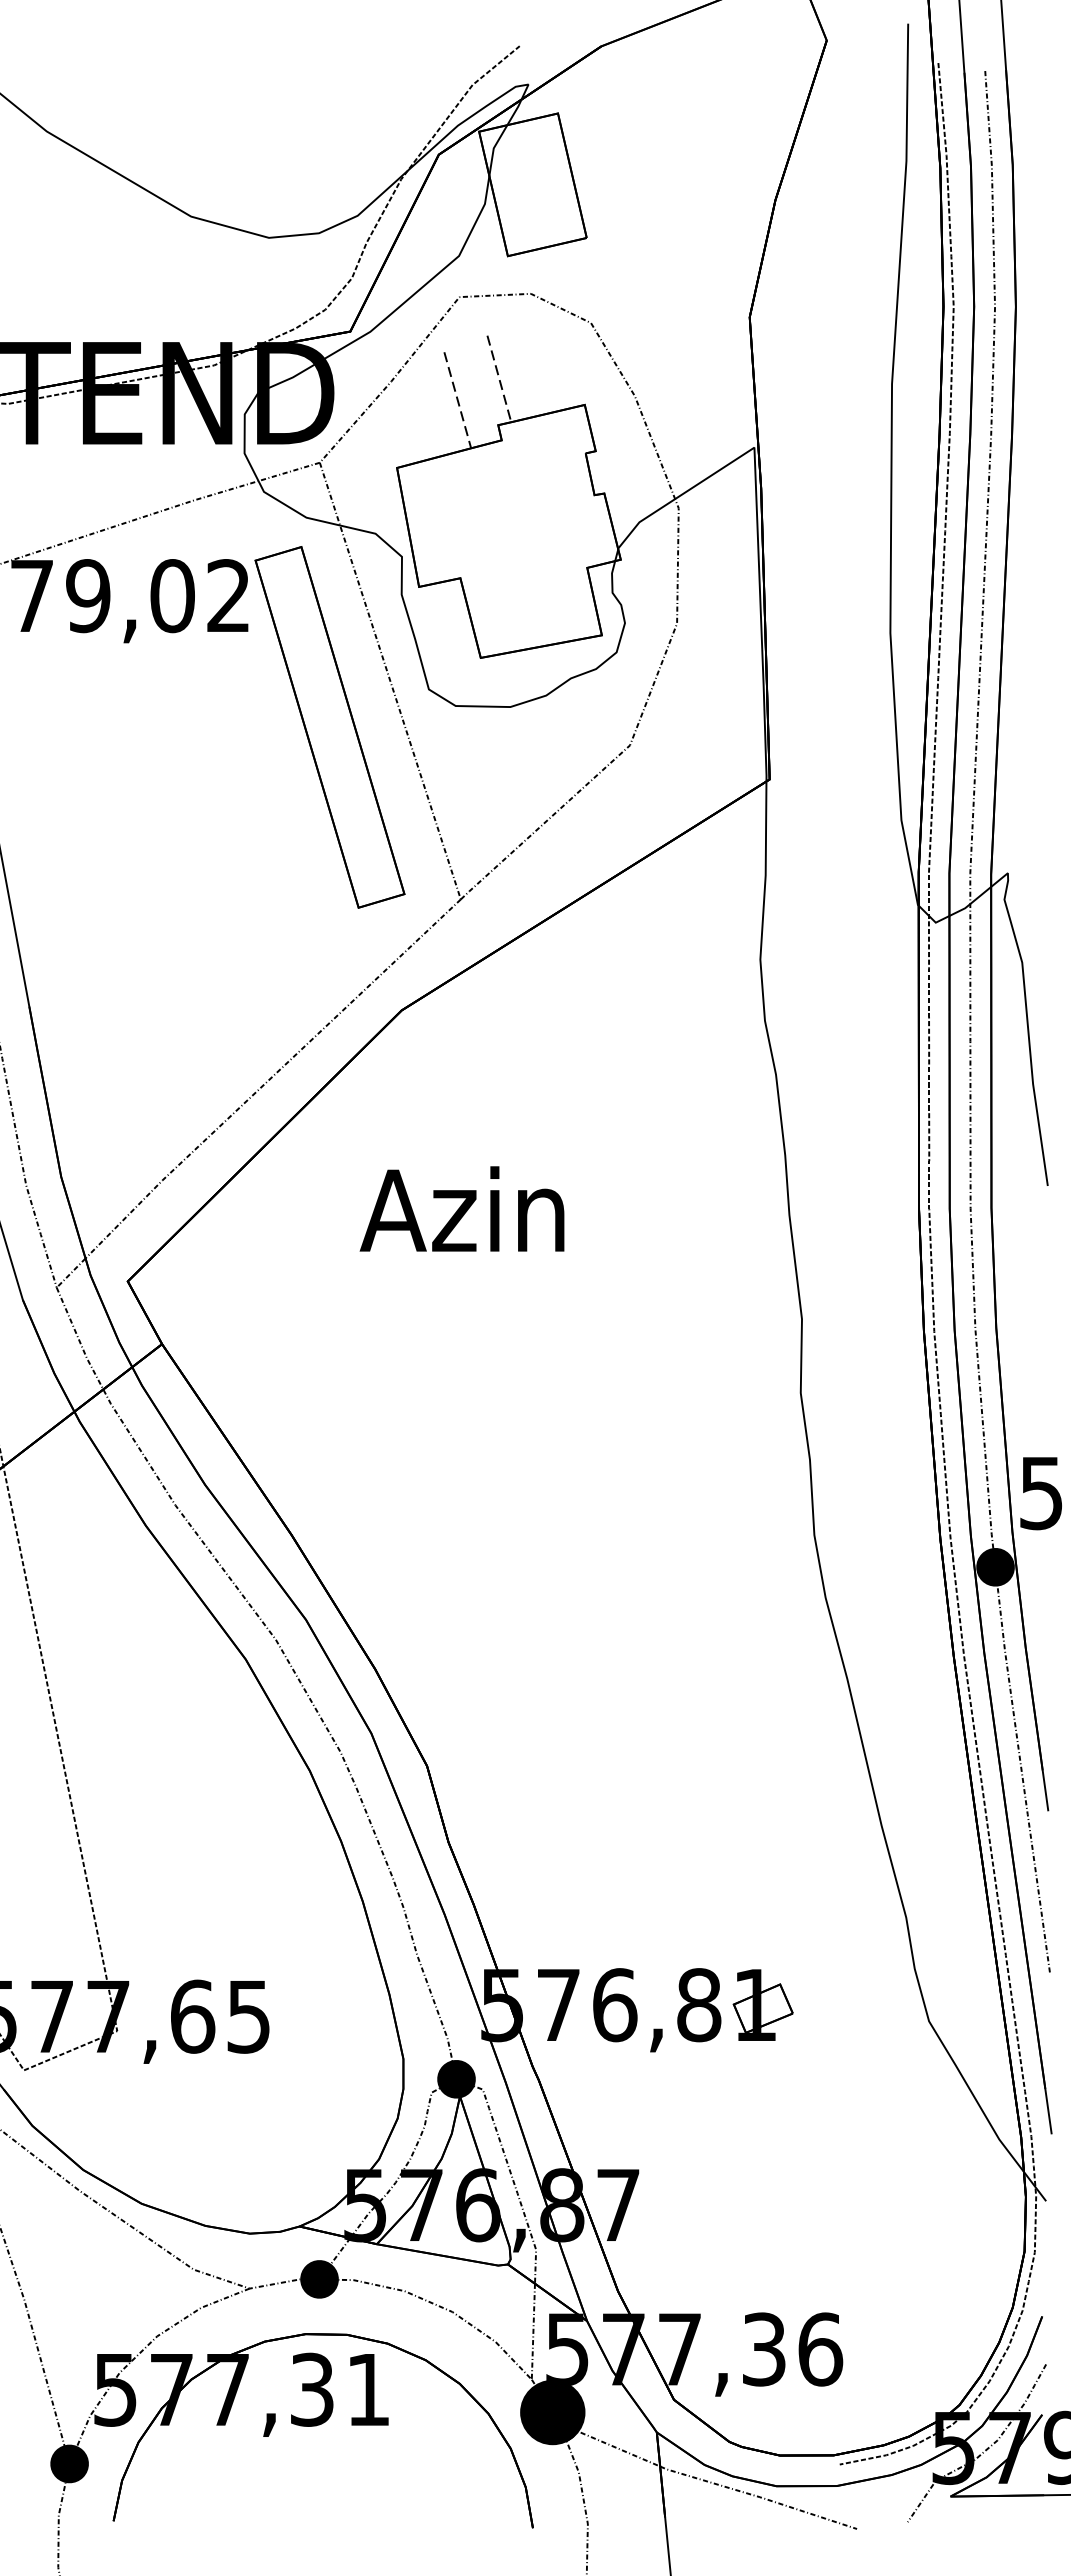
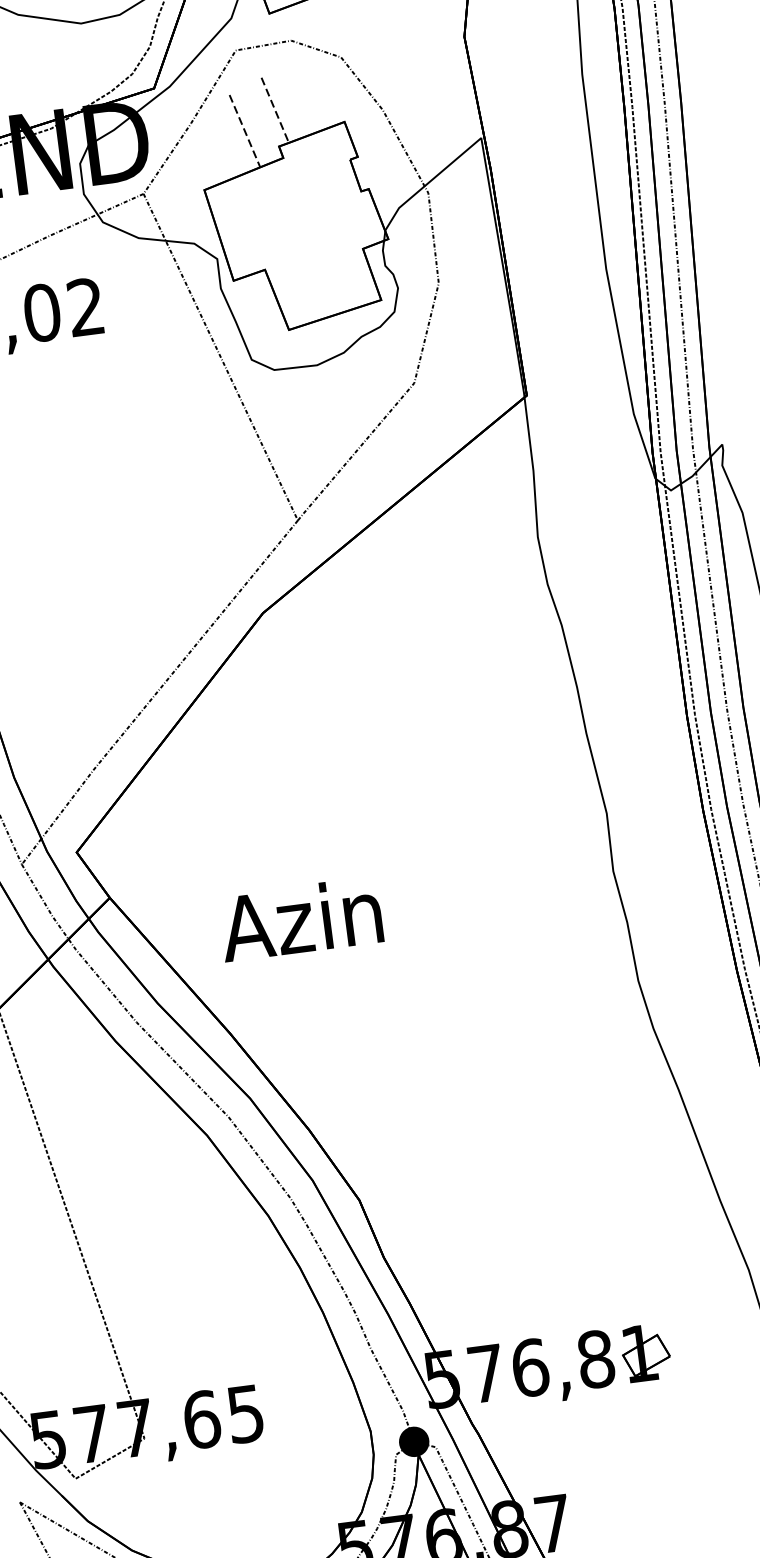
part: (329, 727) -> (177, 399), removed
text: (461, 1208) -> (300, 918), moved

